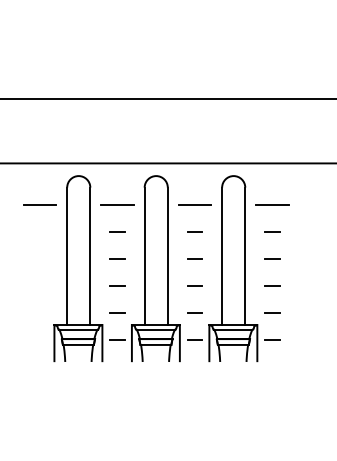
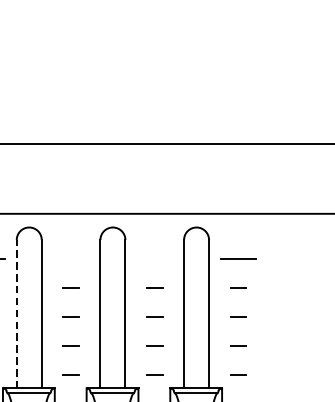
line: (117, 204) -> (71, 258), removed
line: (194, 204) -> (154, 258), removed
line: (67, 256) -> (17, 314), solid -> dashed

